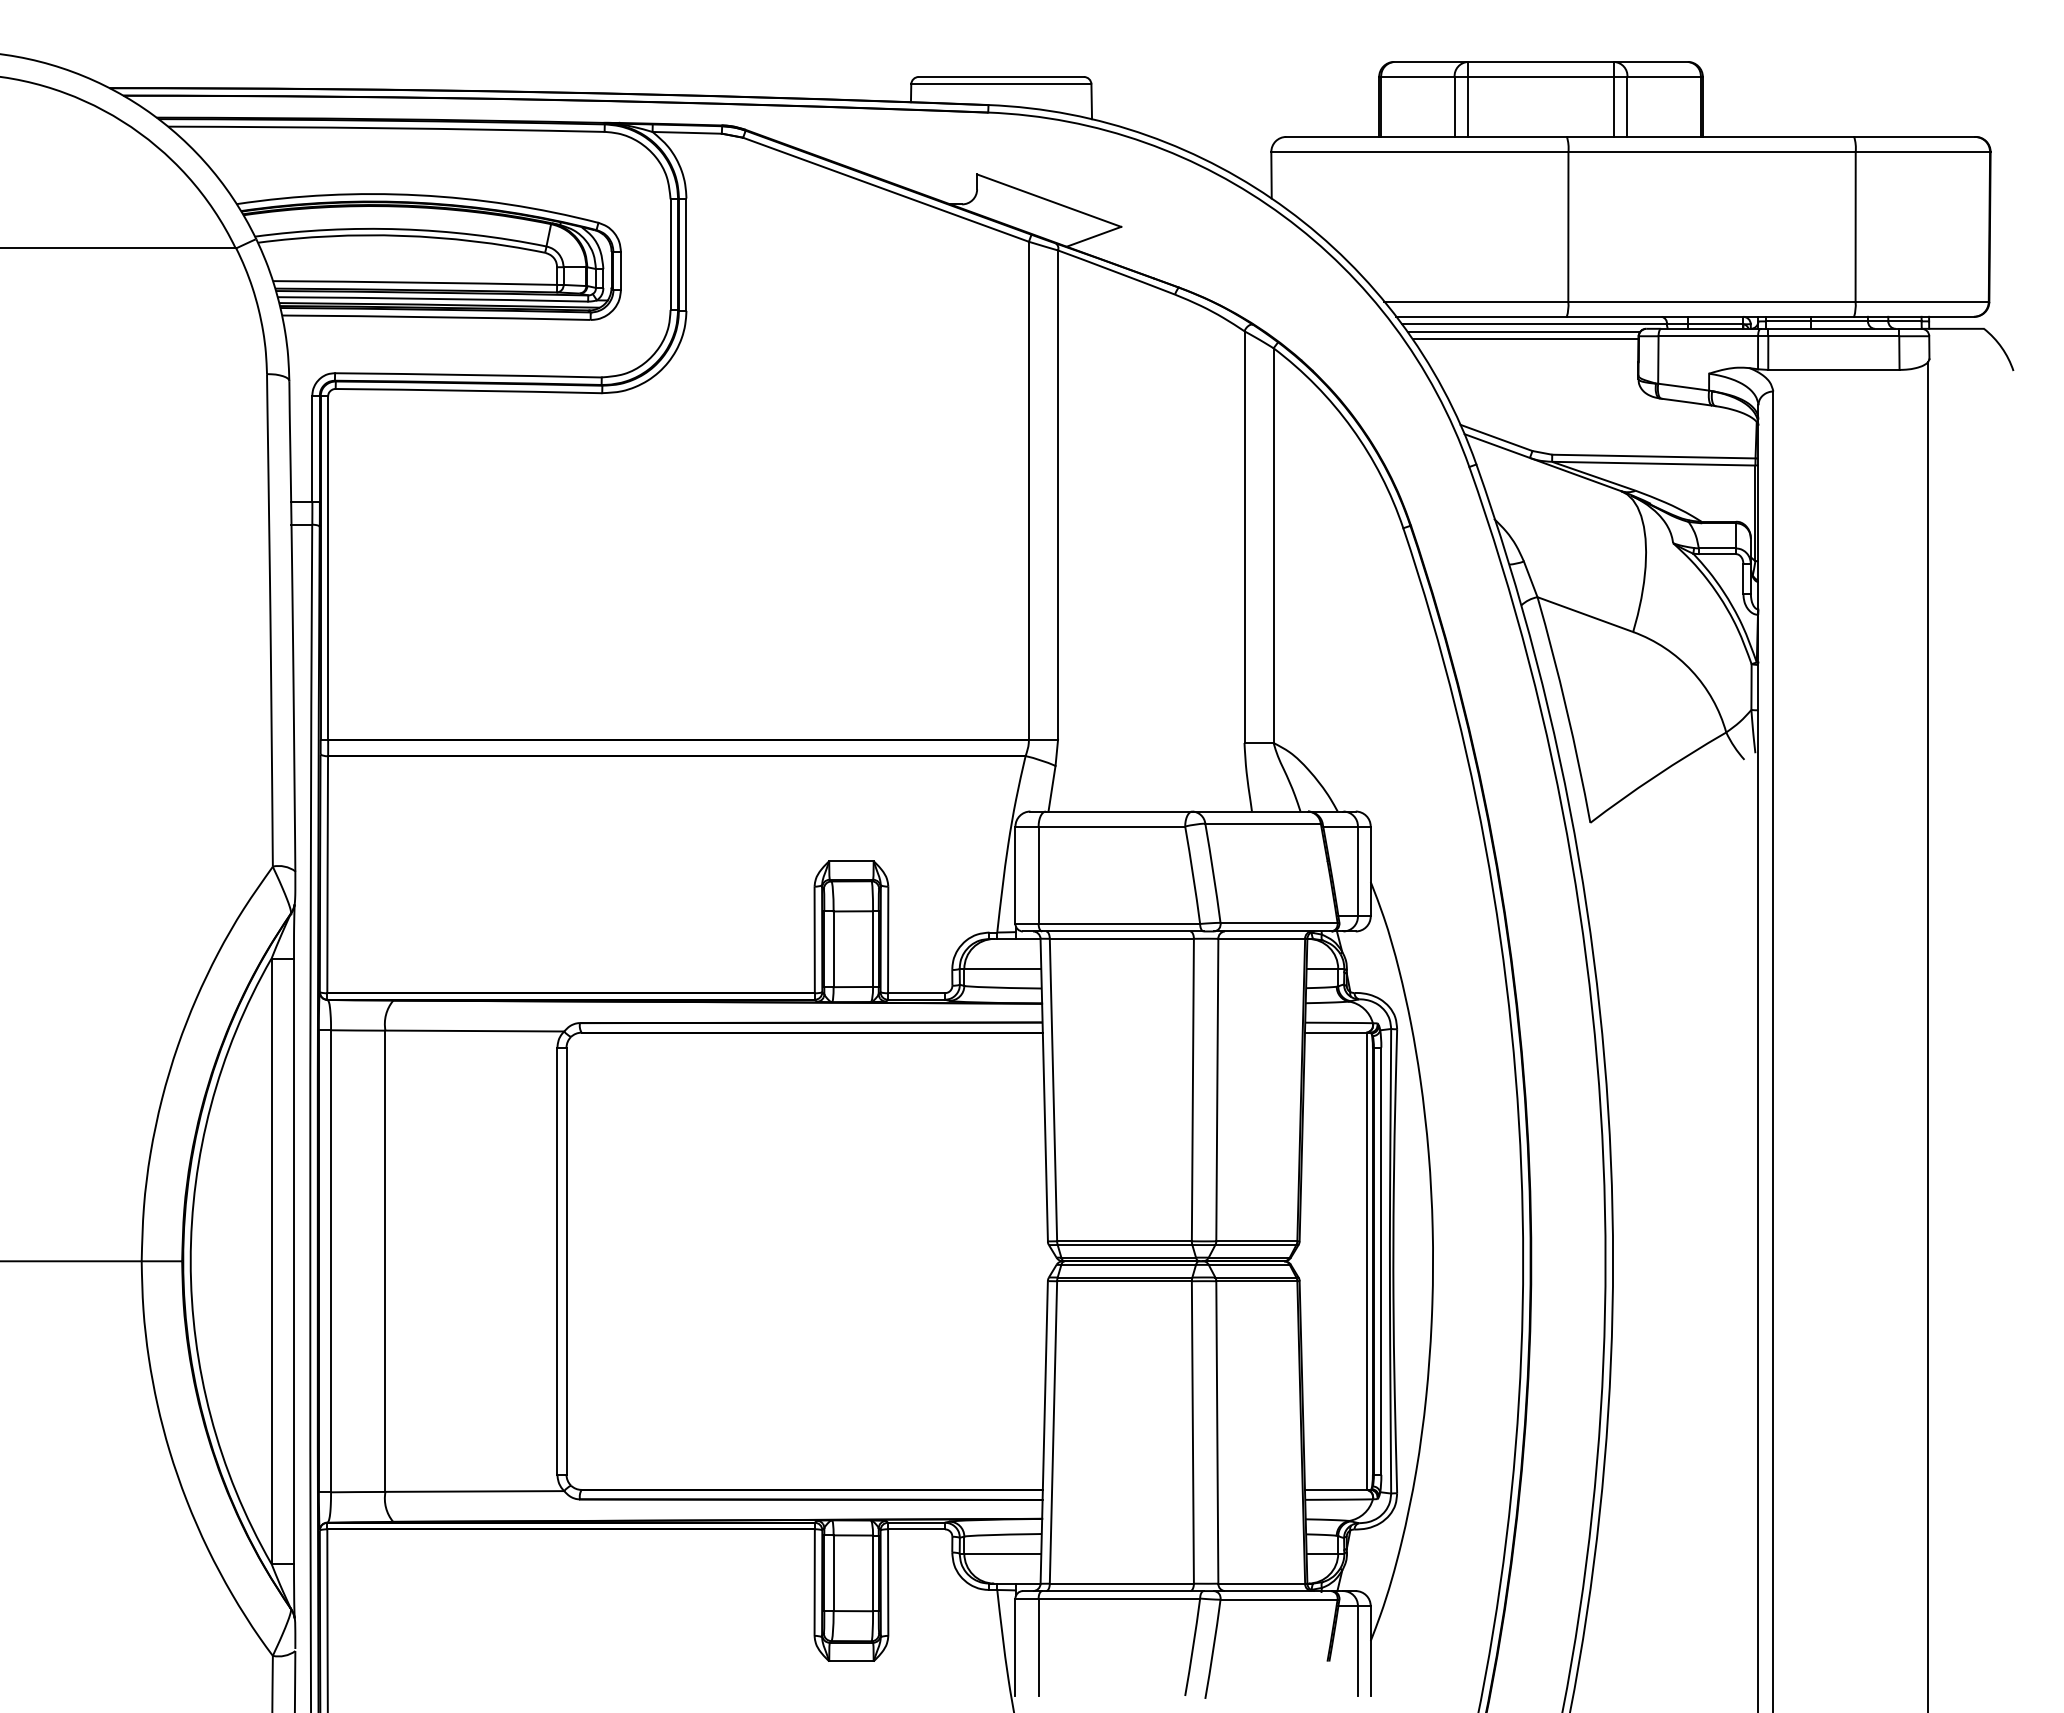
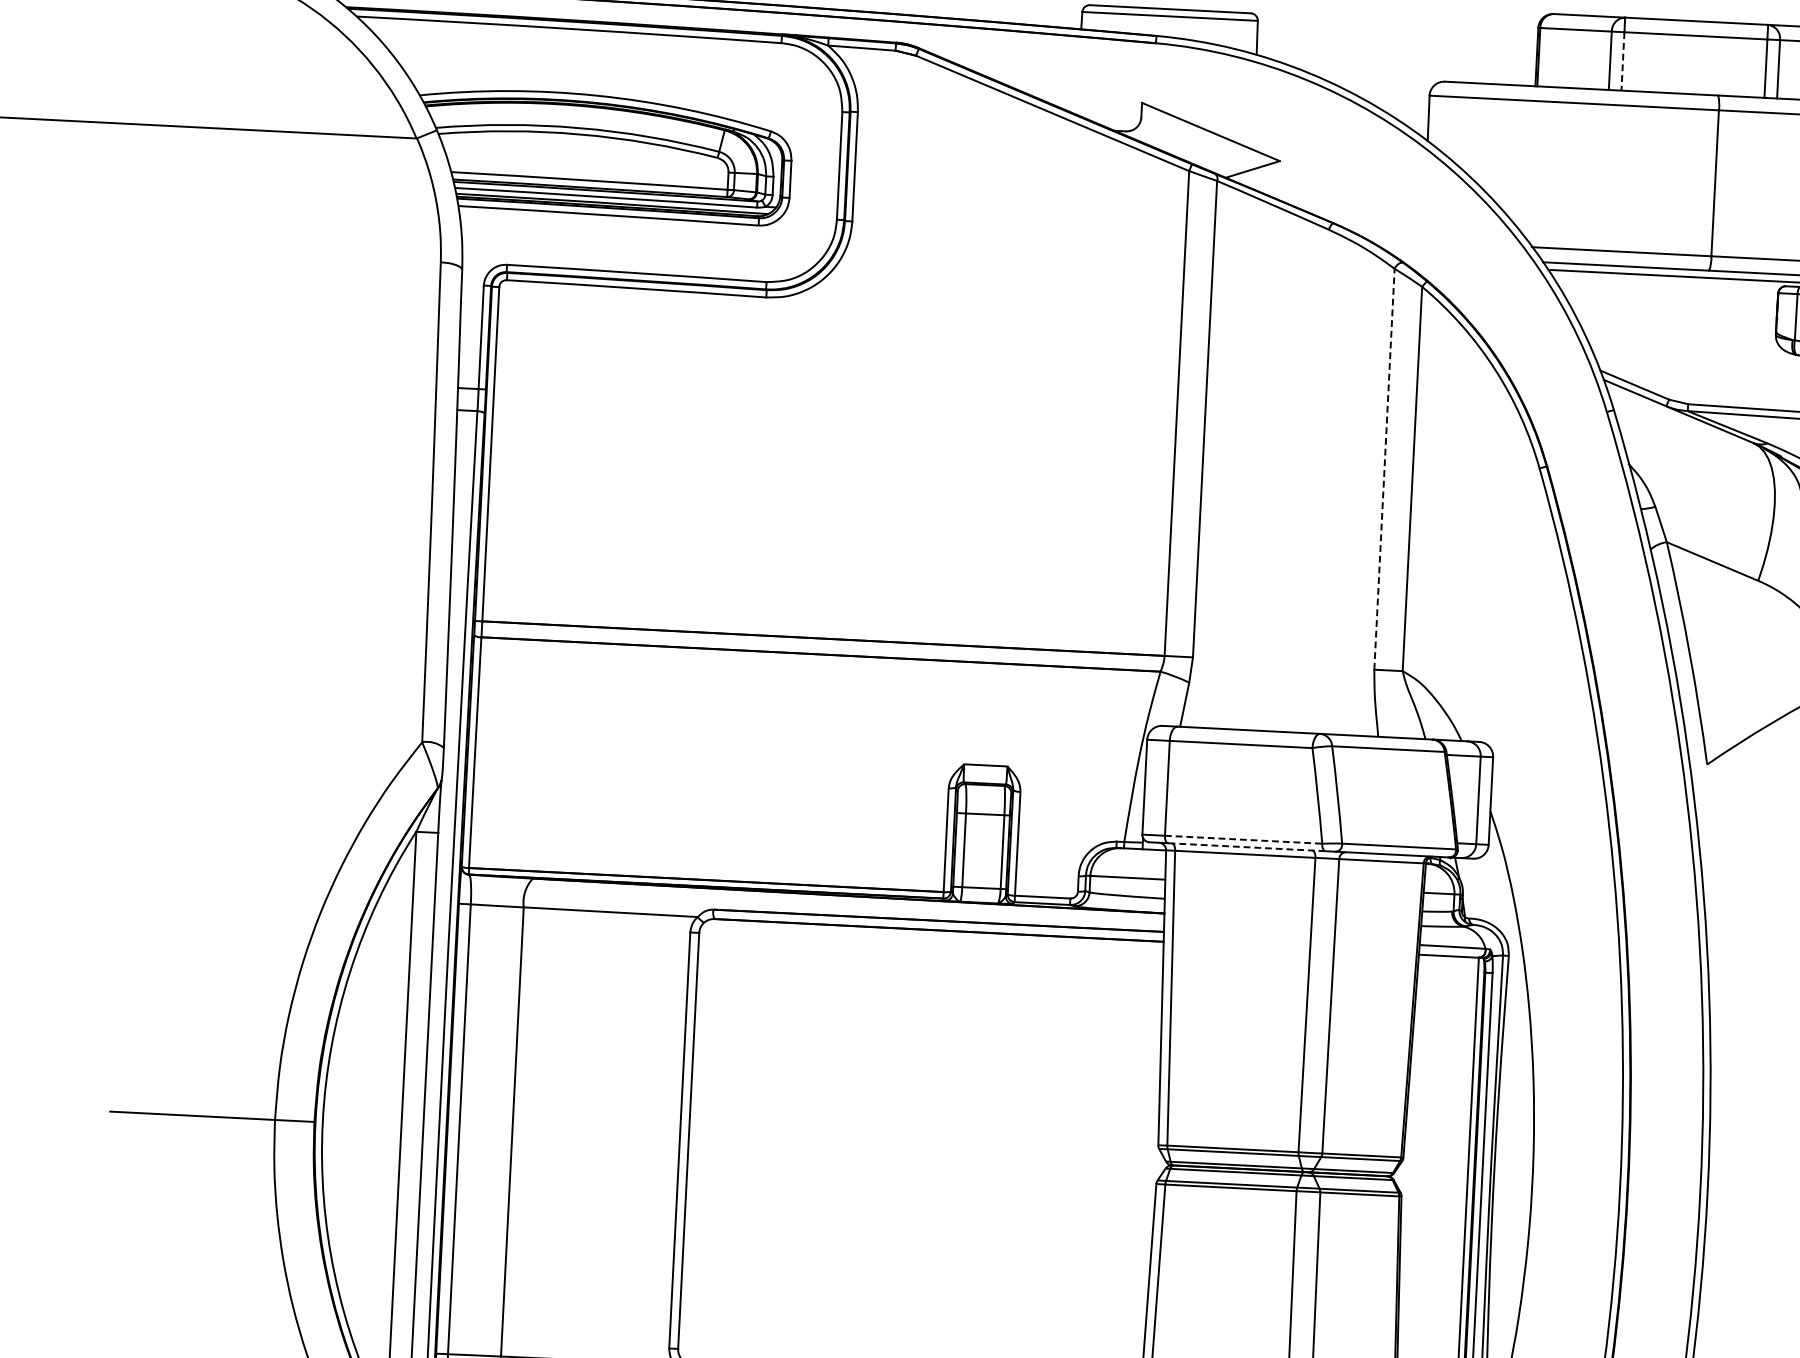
line: (1467, 106) -> (1622, 60), solid -> dashed
line: (1523, 331) -> (1666, 282), removed
line: (1525, 339) -> (1667, 290), removed
line: (1244, 537) -> (1384, 469), solid -> dashed
line: (1119, 923) -> (1243, 839), solid -> dashed
line: (1123, 931) -> (1247, 847), solid -> dashed

